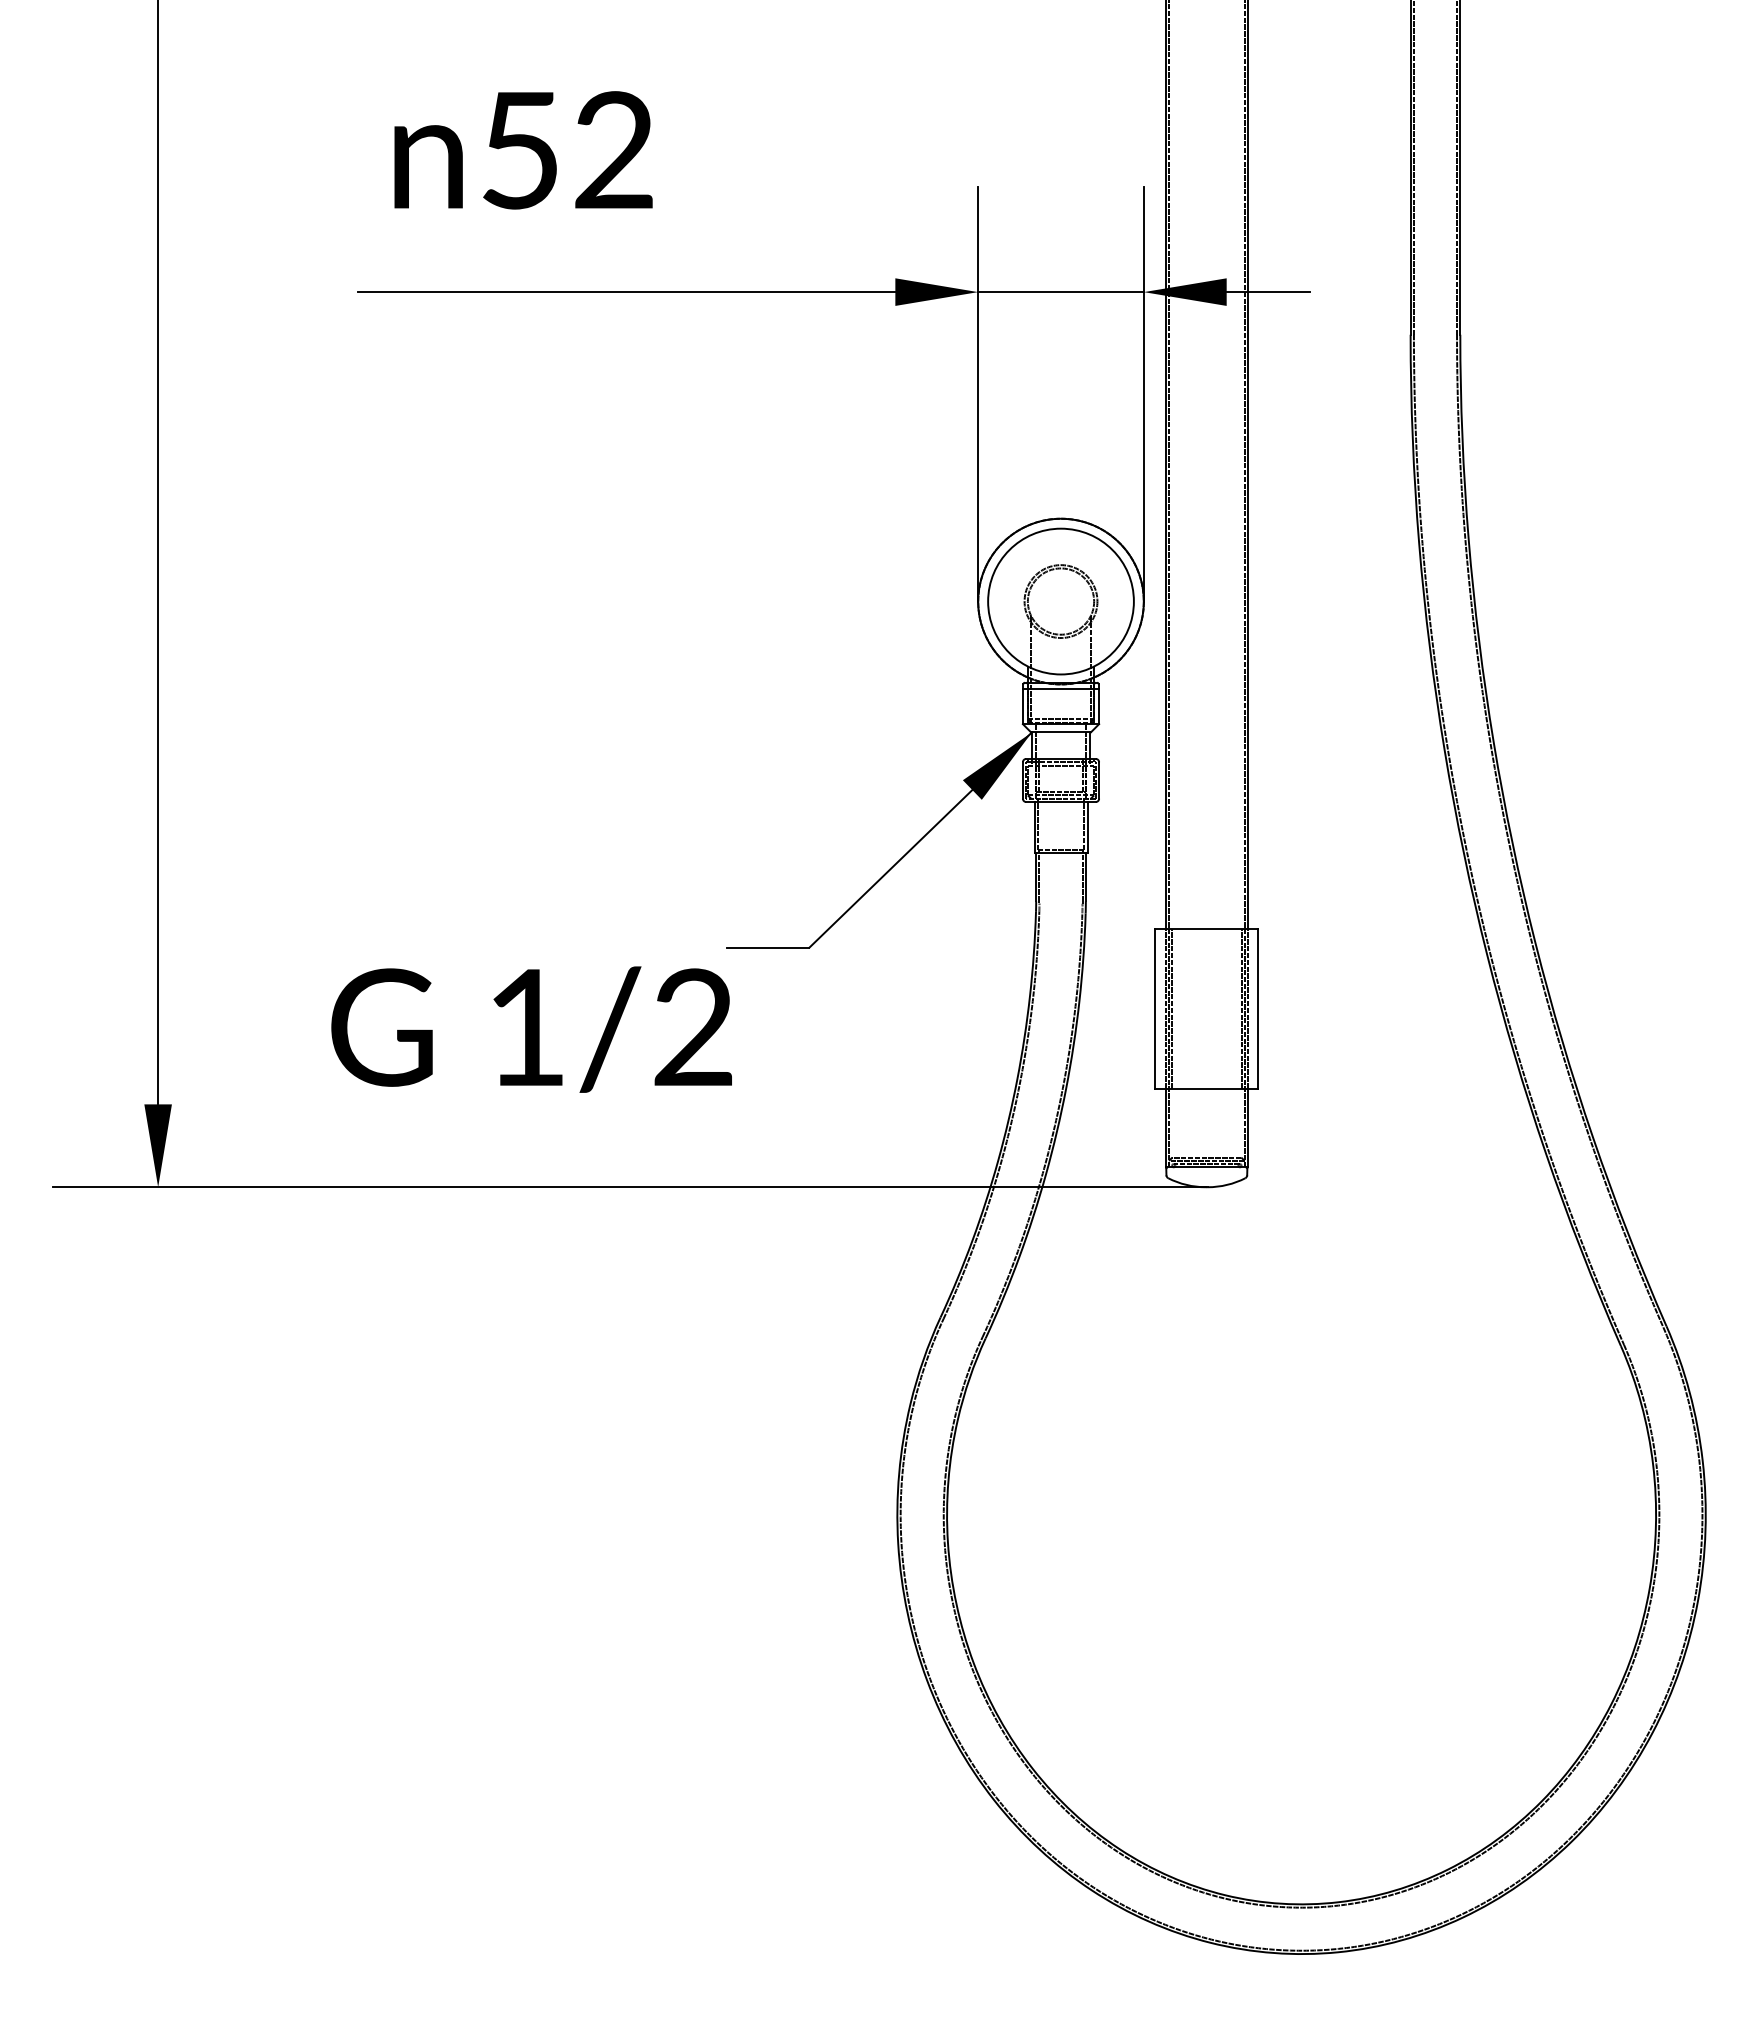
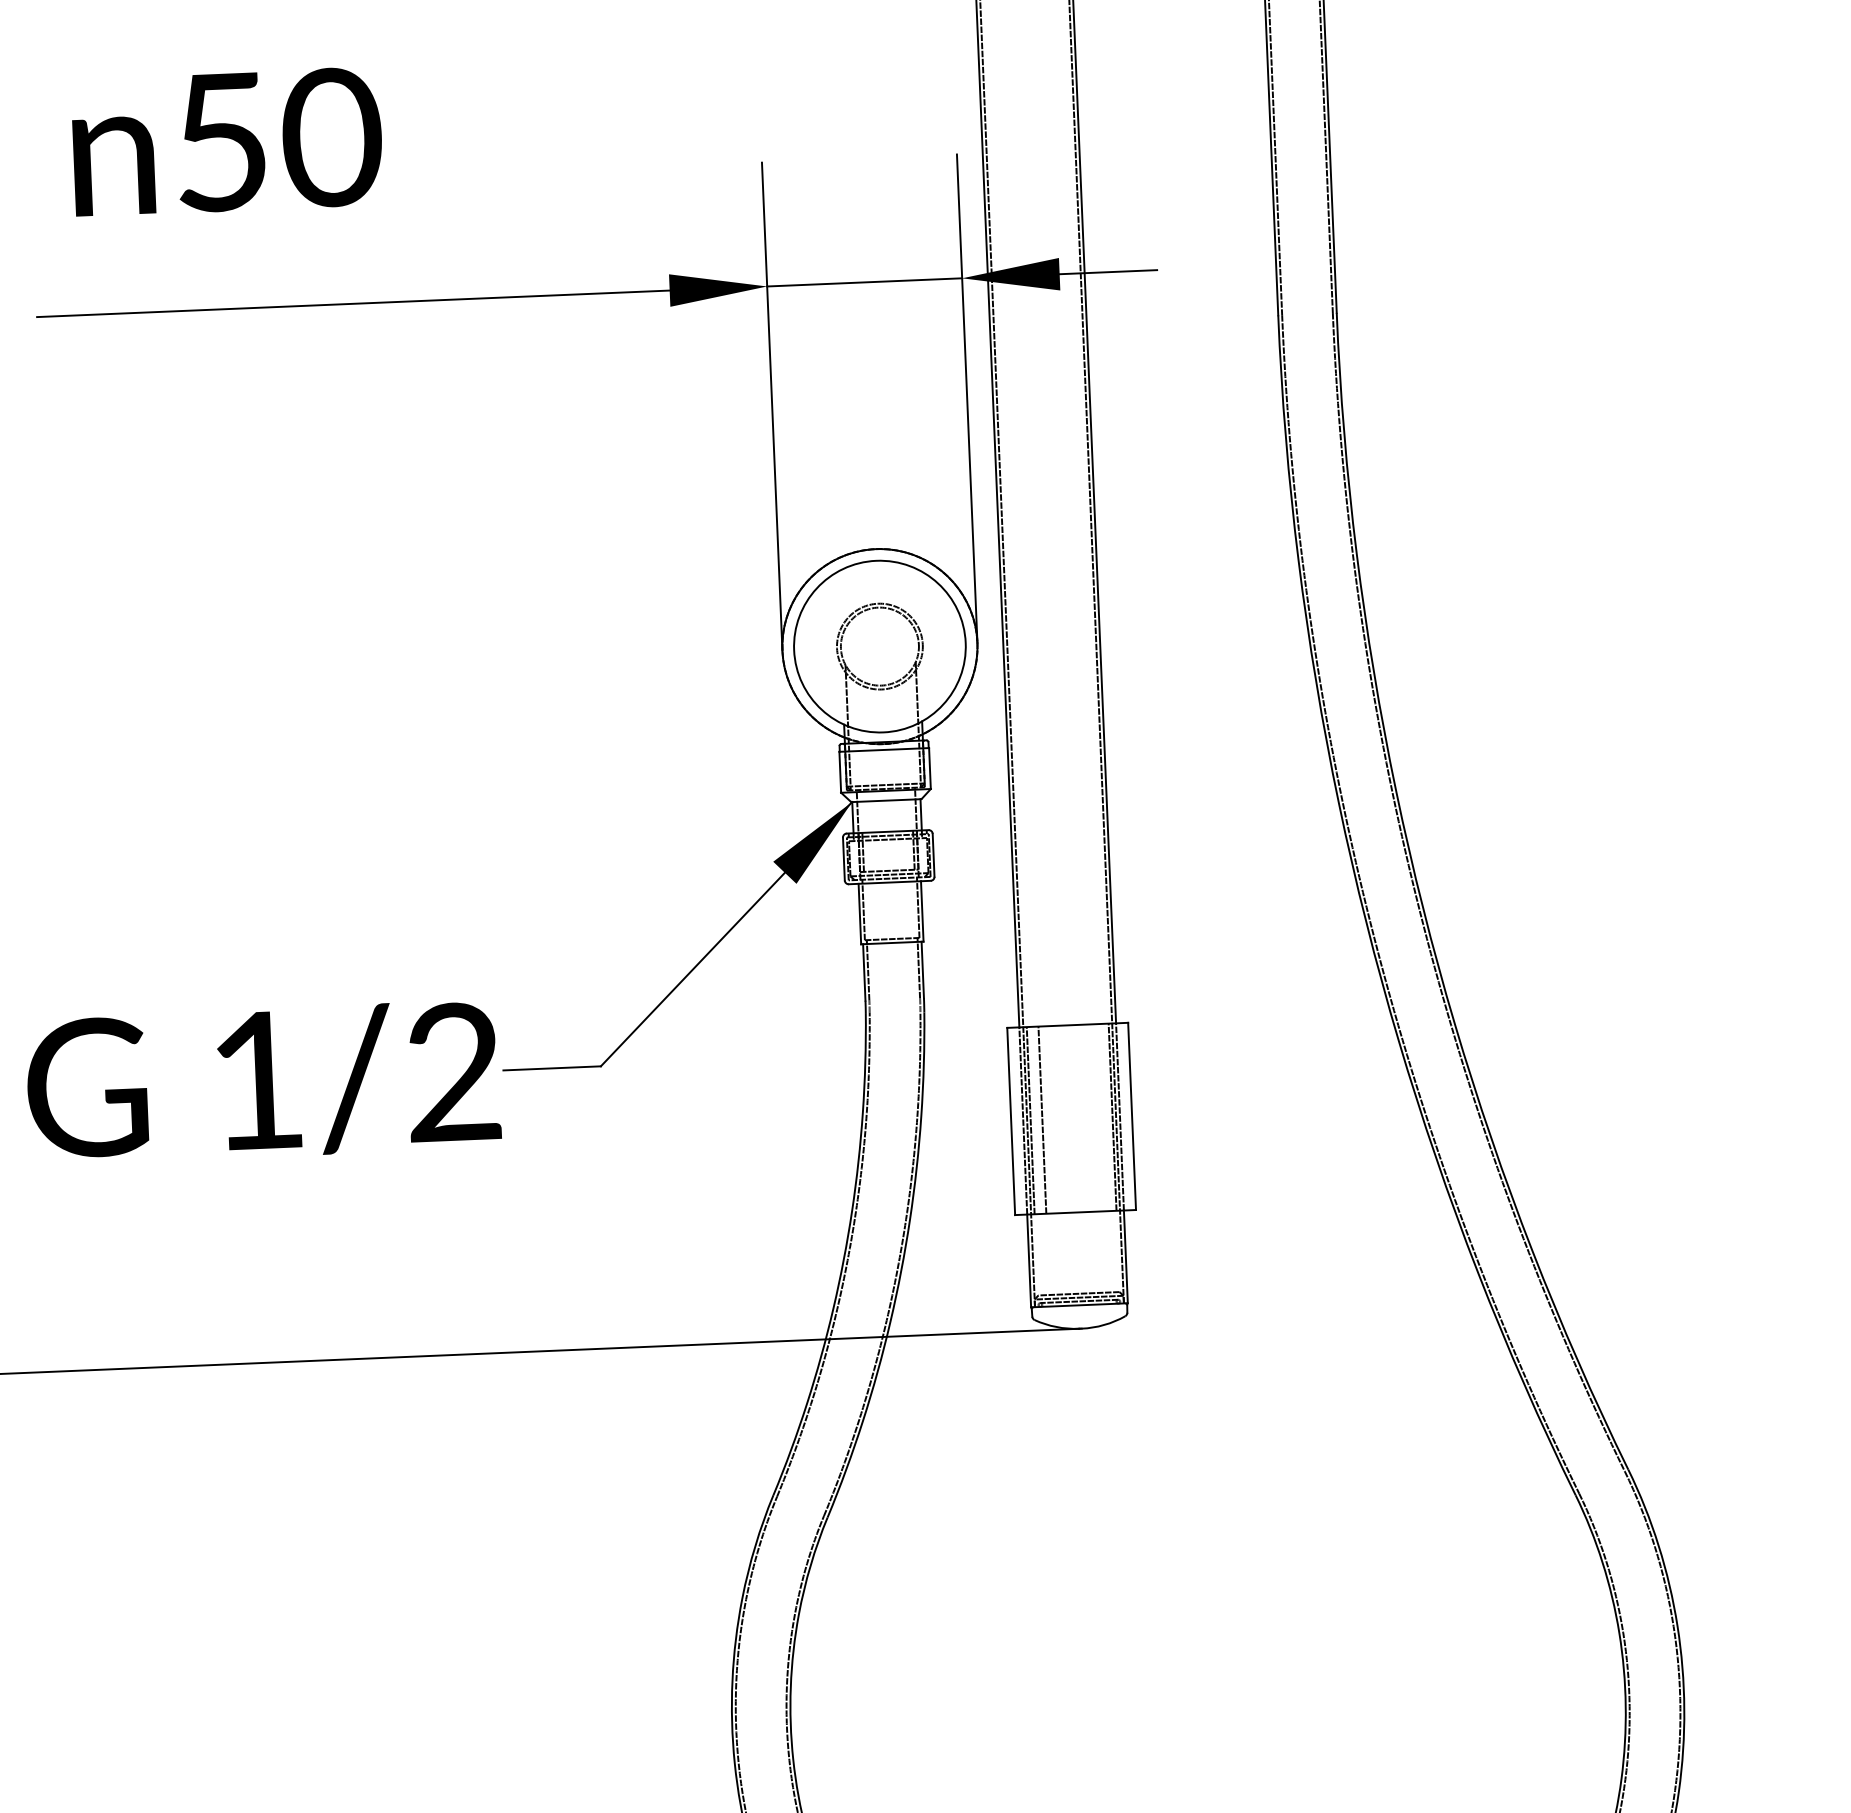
text: (614, 150) -> (332, 137), 52 -> 50
line: (1181, 1008) -> (1041, 1119), added
text: (531, 1029) -> (263, 1082), moved

